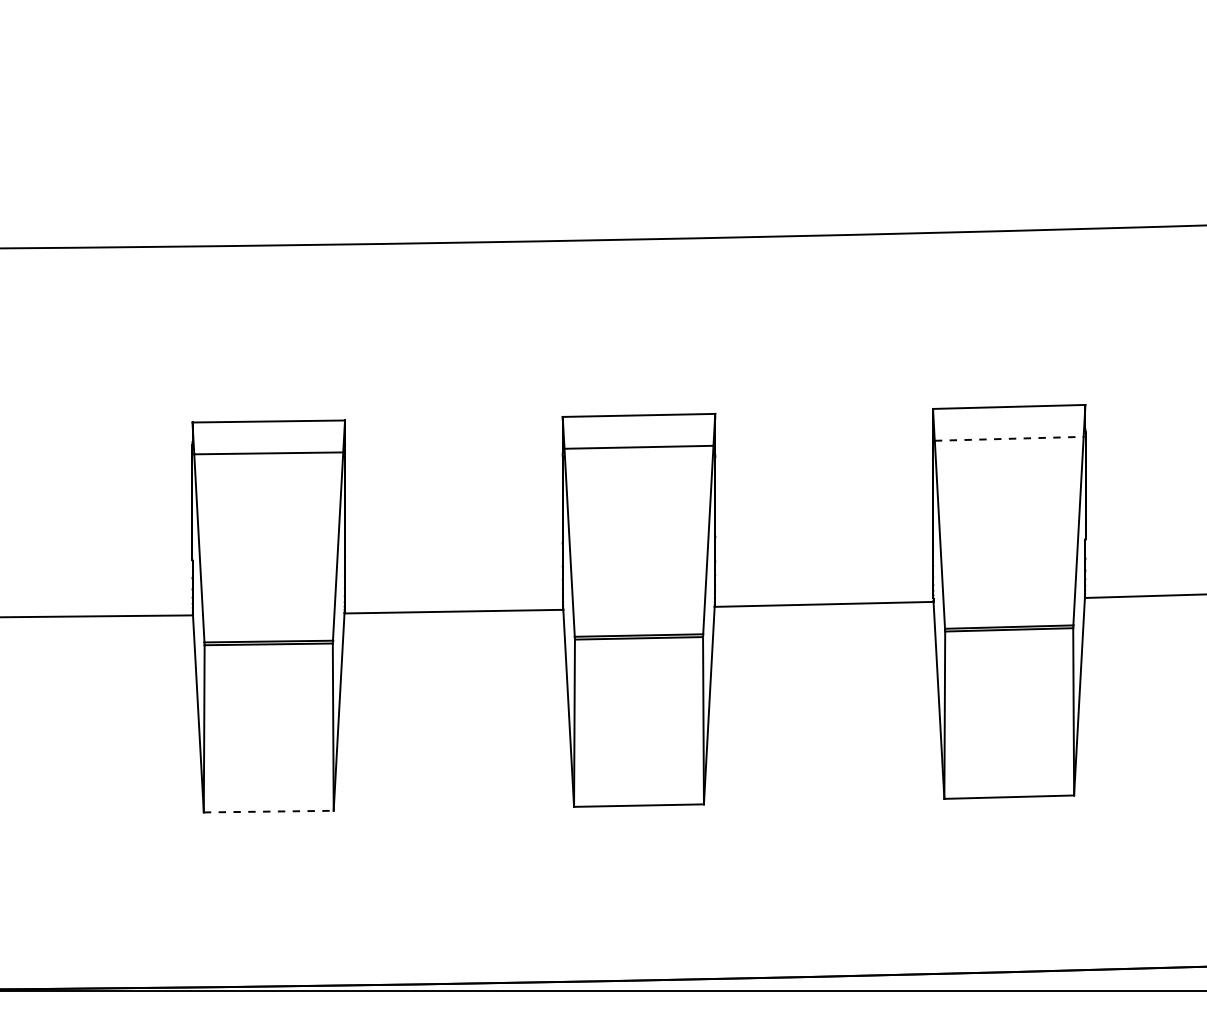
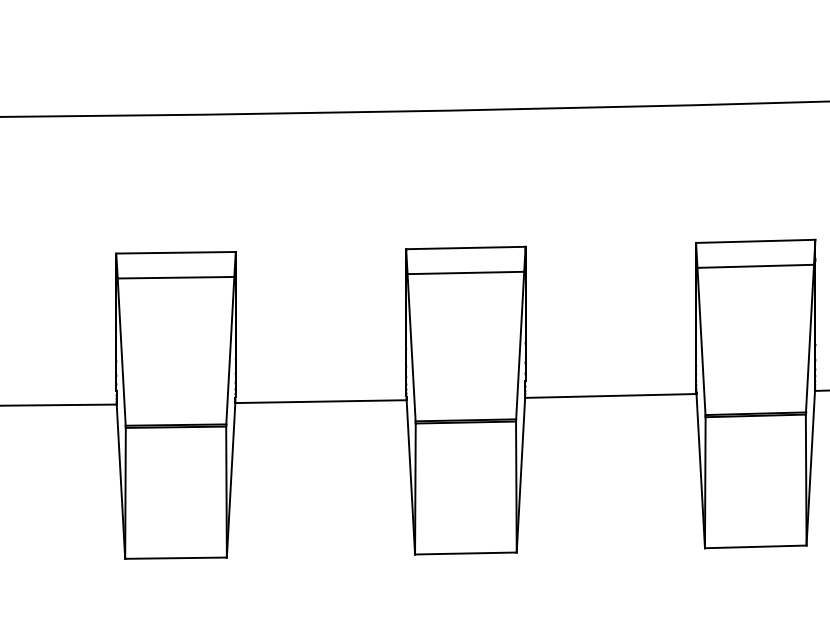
line: (1009, 438) -> (755, 266), dashed -> solid
line: (268, 811) -> (175, 558), dashed -> solid

